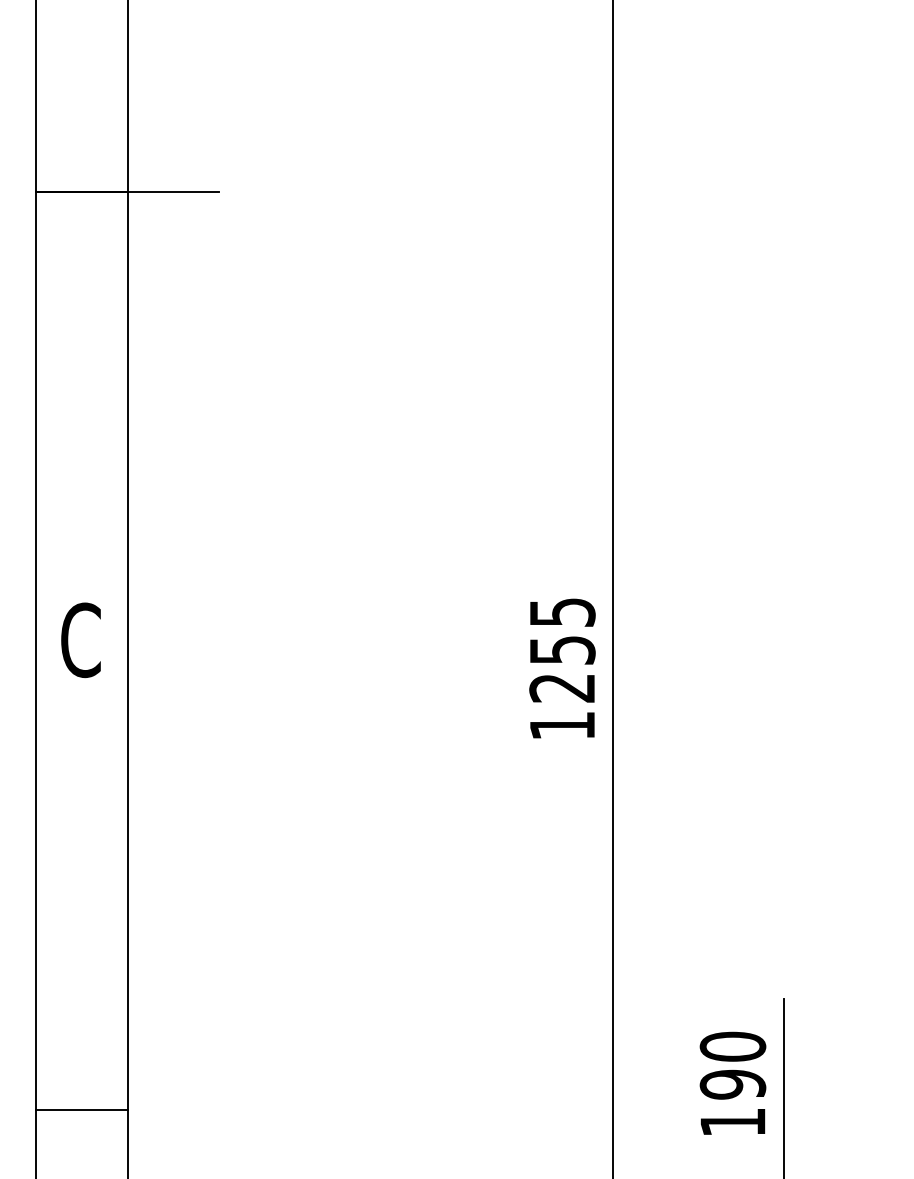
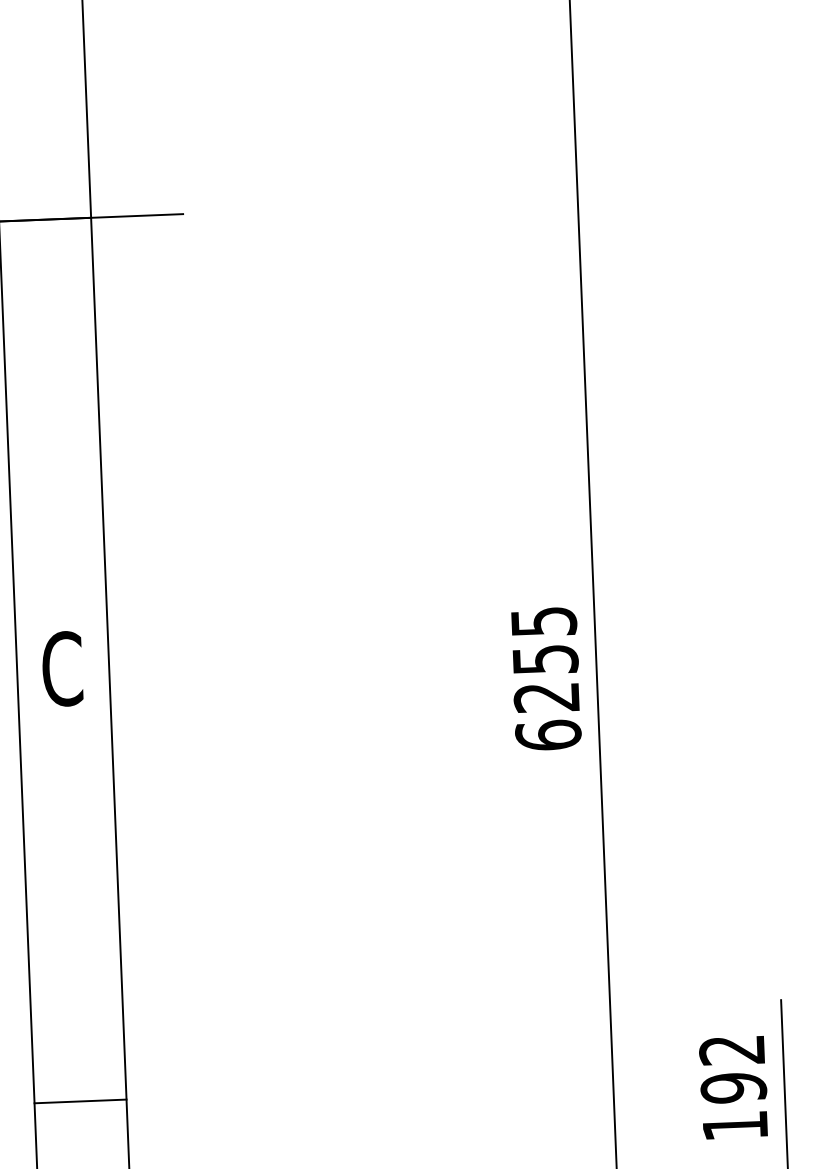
text: (562, 725) -> (548, 735), 1255 -> 6255
text: (732, 1046) -> (731, 1049), 190 -> 192
line: (81, 1109) -> (80, 1101), moved

